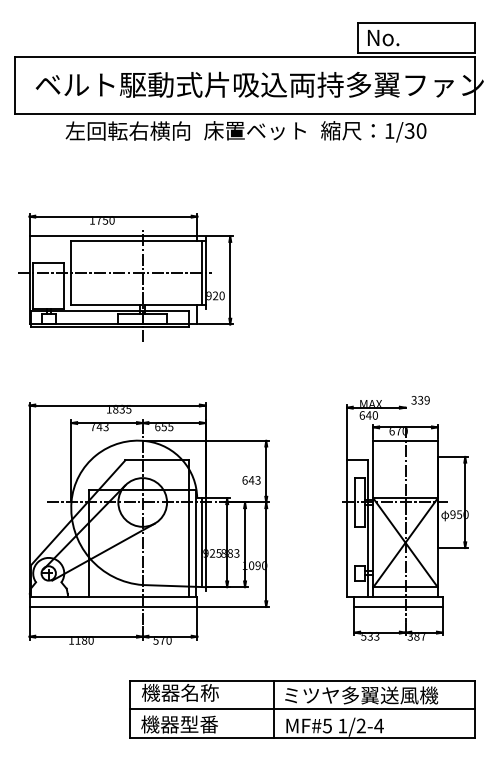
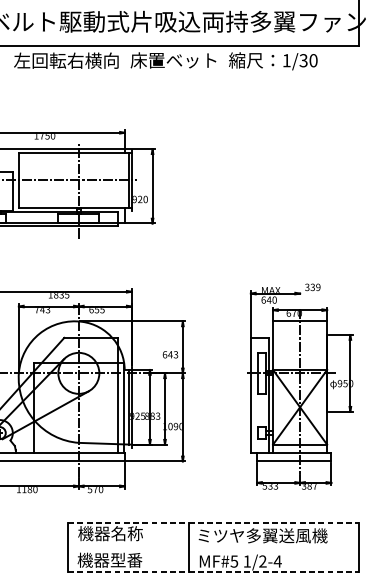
line: (302, 680) -> (213, 523), solid -> dashed
line: (302, 709) -> (213, 547), removed
line: (302, 738) -> (213, 572), solid -> dashed

